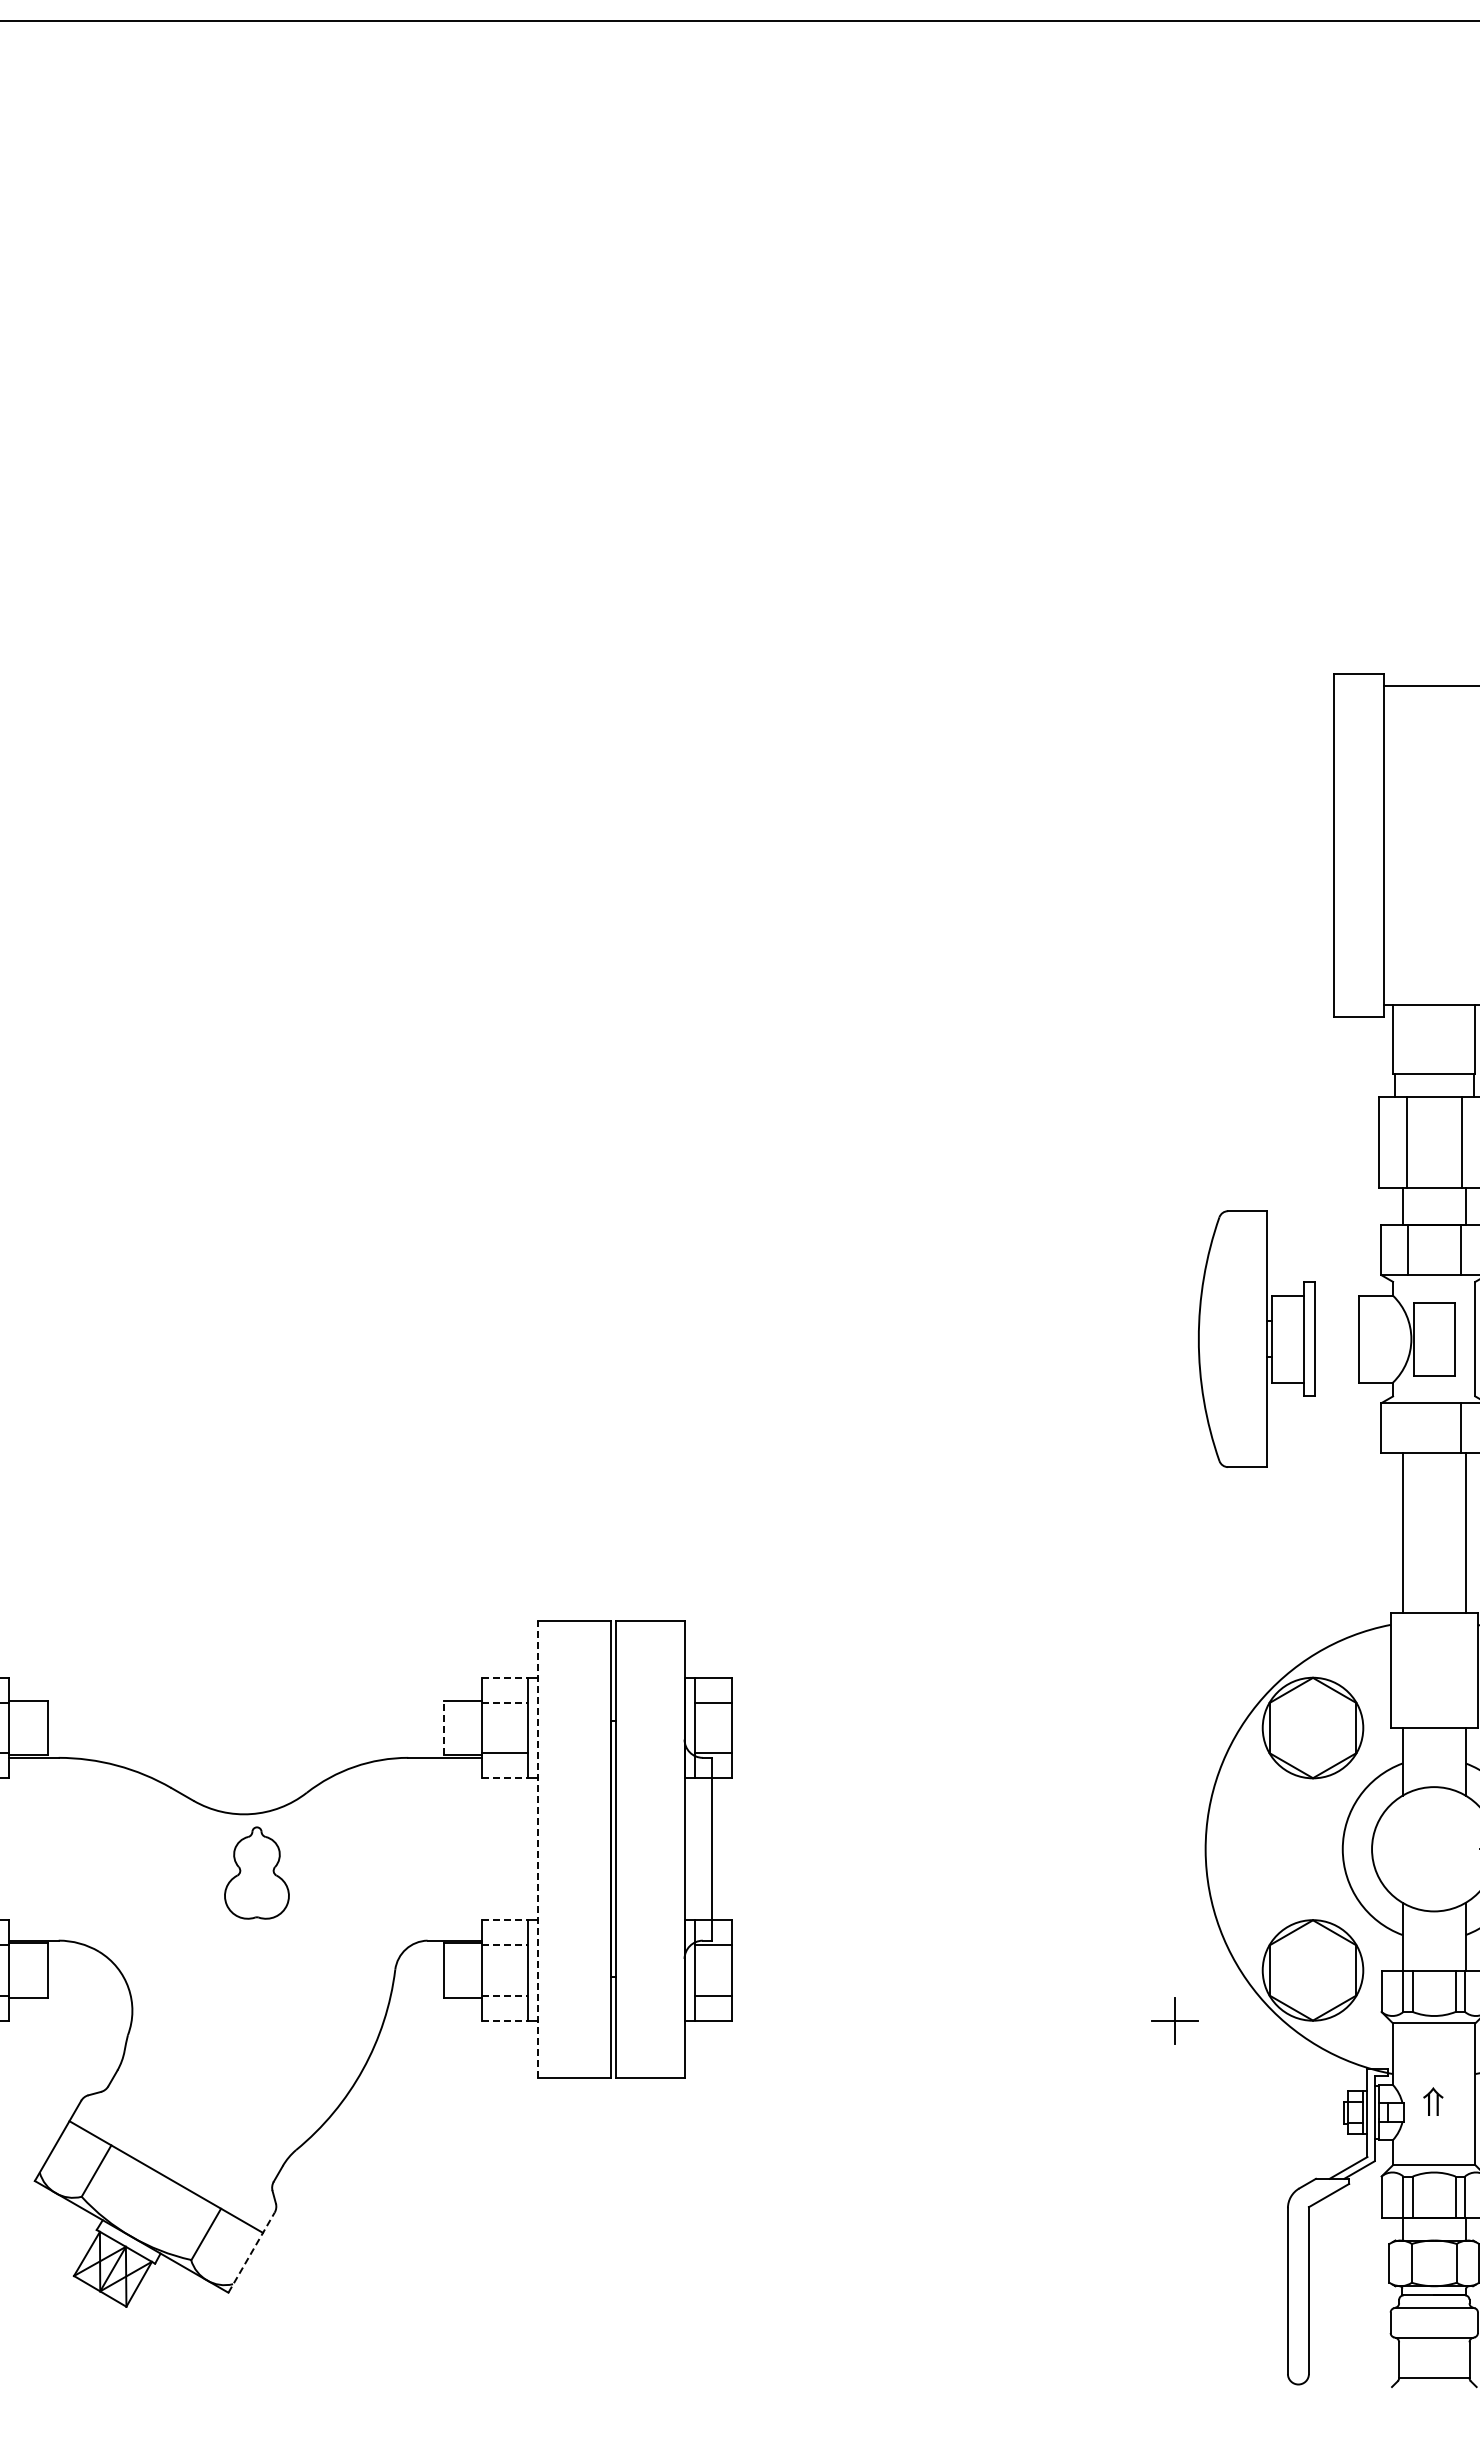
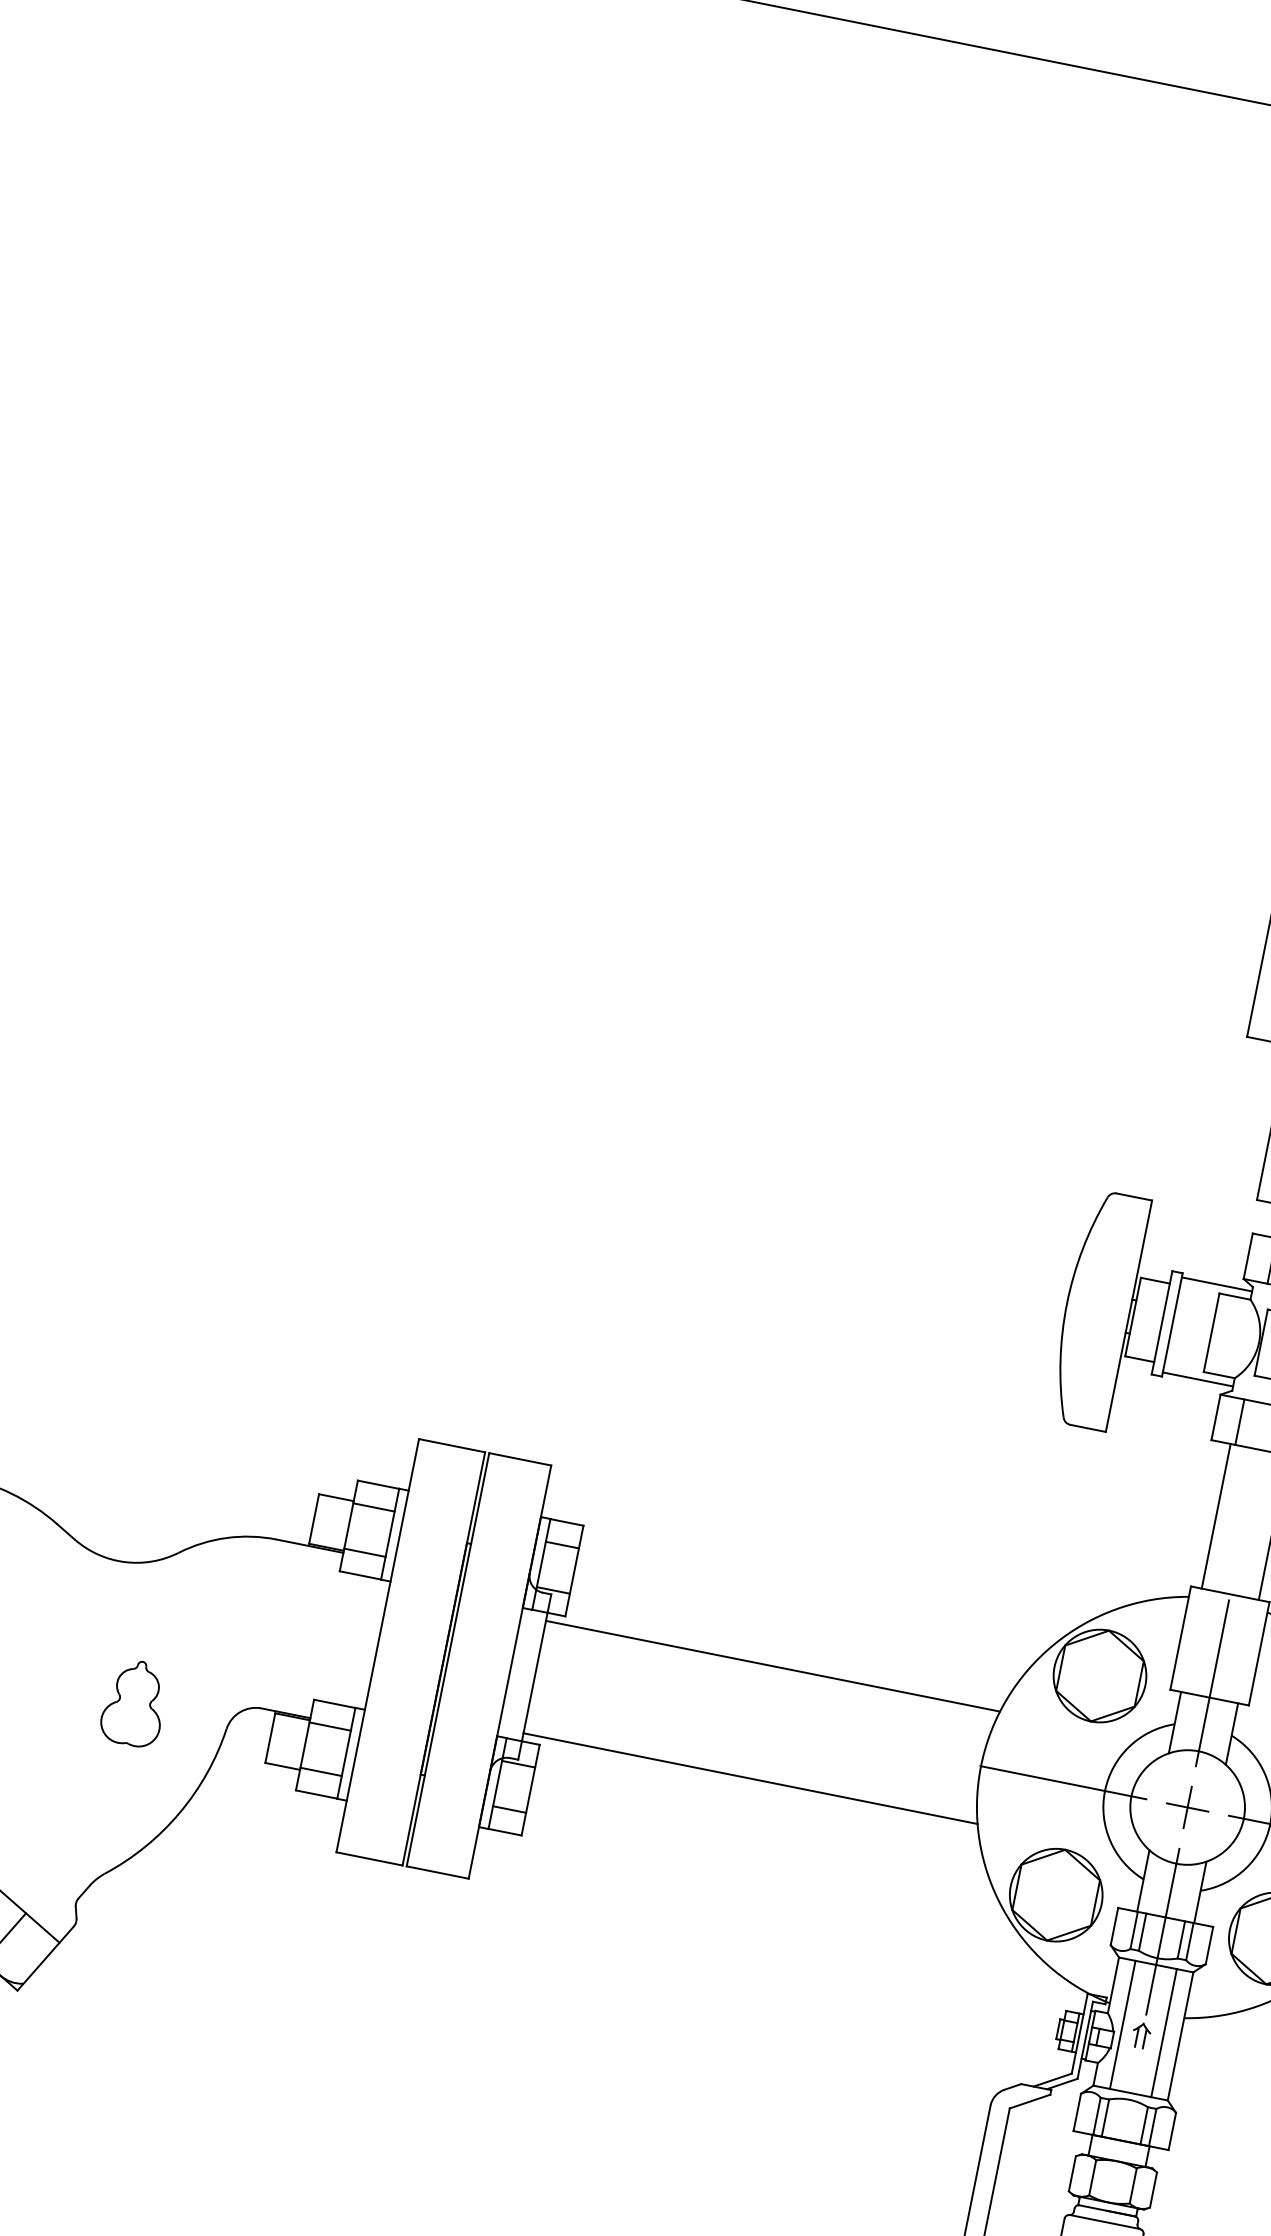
line: (1354, 1286) -> (1217, 1284), added
line: (1354, 1391) -> (1198, 1379), added
line: (1407, 1428) -> (1239, 1422), added
line: (504, 1677) -> (378, 1484), dashed -> solid
line: (504, 1703) -> (373, 1507), dashed -> solid
line: (1434, 1711) -> (1212, 1683), added
line: (443, 1727) -> (314, 1518), dashed -> solid
line: (504, 1778) -> (359, 1575), dashed -> solid
line: (963, 1787) -> (773, 1666), added
line: (538, 1849) -> (377, 1645), dashed -> solid
line: (1296, 1849) -> (1063, 1782), added
part: (256, 1872) -> (134, 1702), moved
line: (963, 1911) -> (750, 1778), added
line: (504, 1920) -> (334, 1703), dashed -> solid
line: (504, 1945) -> (329, 1726), dashed -> solid
line: (1434, 1986) -> (1163, 1931), added
line: (504, 1995) -> (320, 1771), dashed -> solid
line: (504, 2020) -> (316, 1794), dashed -> solid
part: (1174, 2020) -> (1187, 1806), moved
line: (1411, 2094) -> (1122, 2025), added
line: (1457, 2094) -> (1164, 2033), added
line: (251, 2252) -> (45, 1958), dashed -> solid

